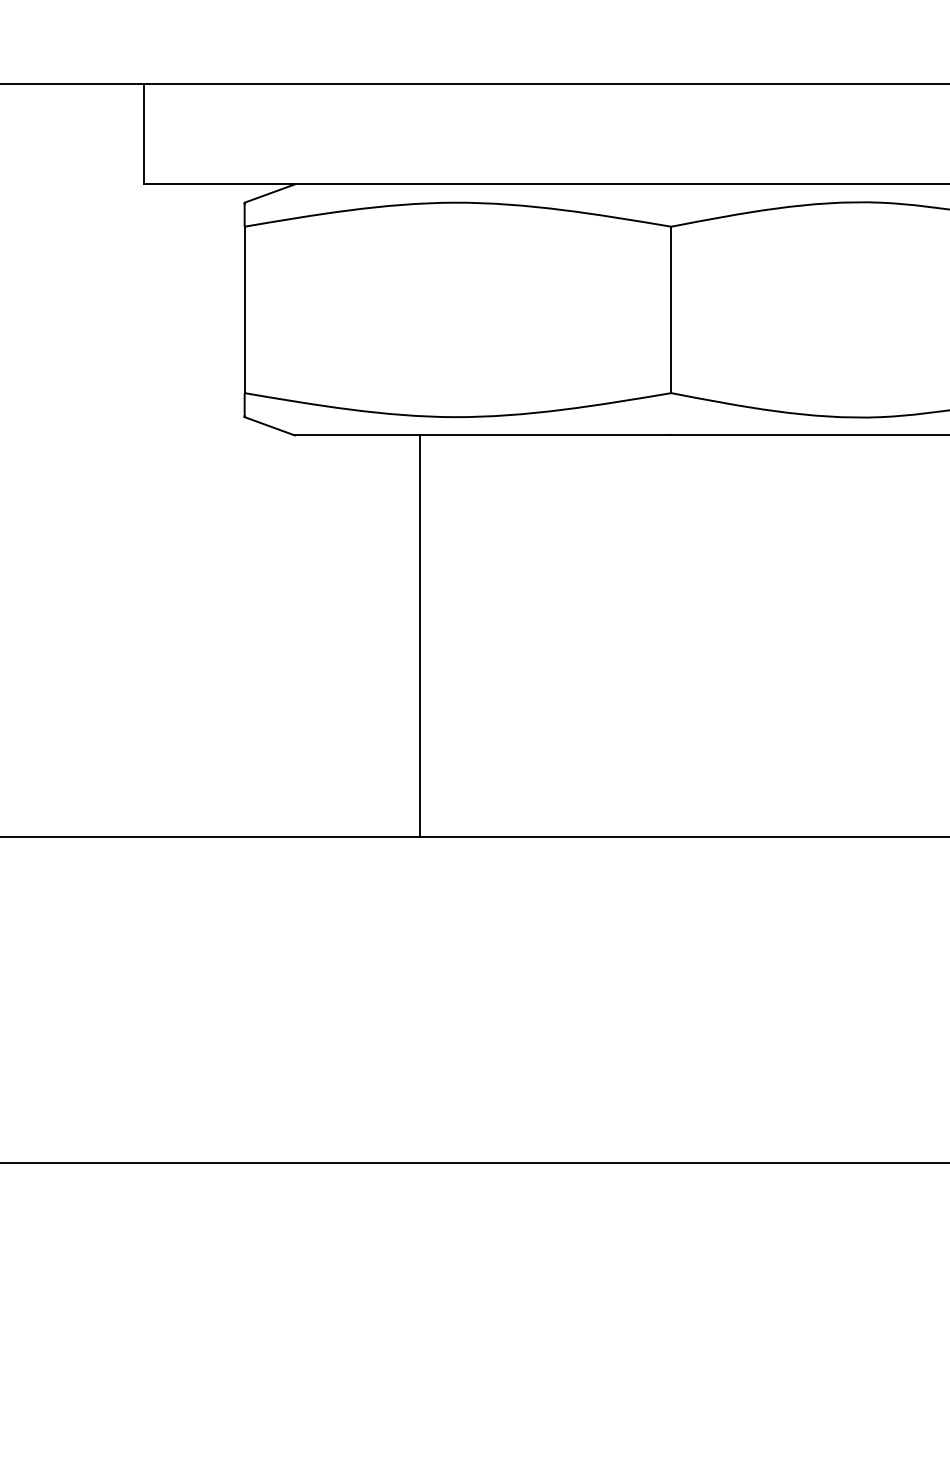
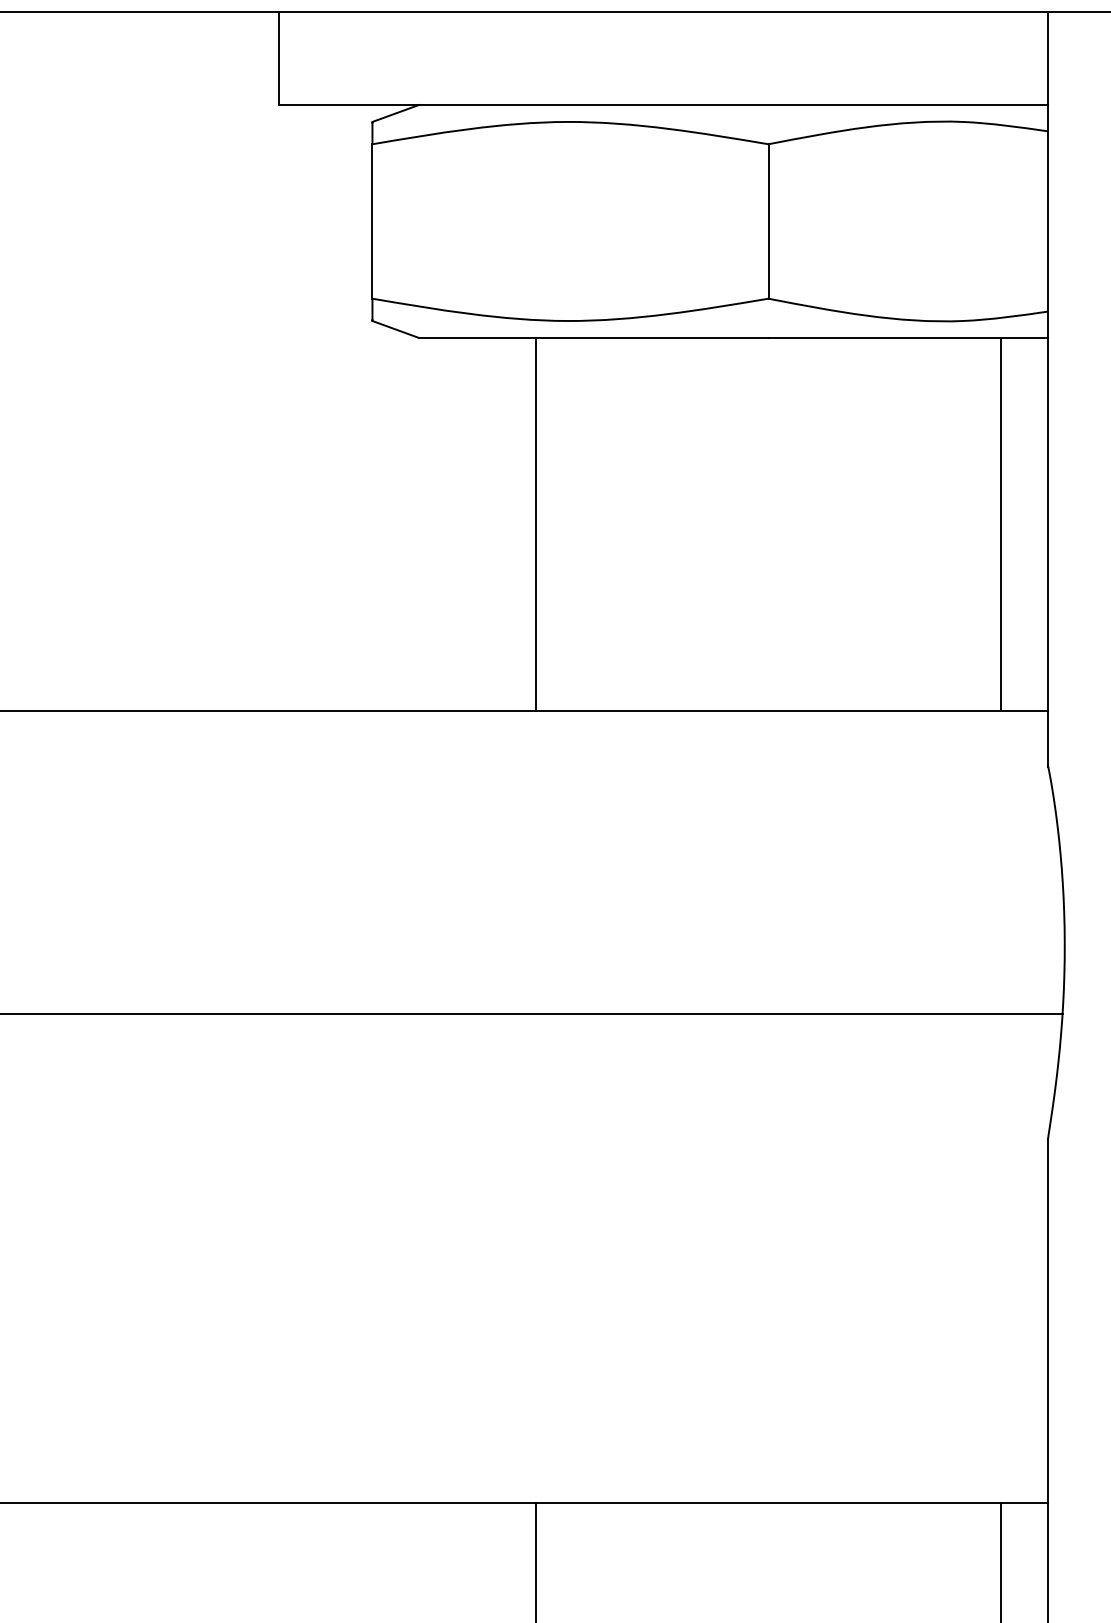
line: (922, 635) -> (1001, 523), added

